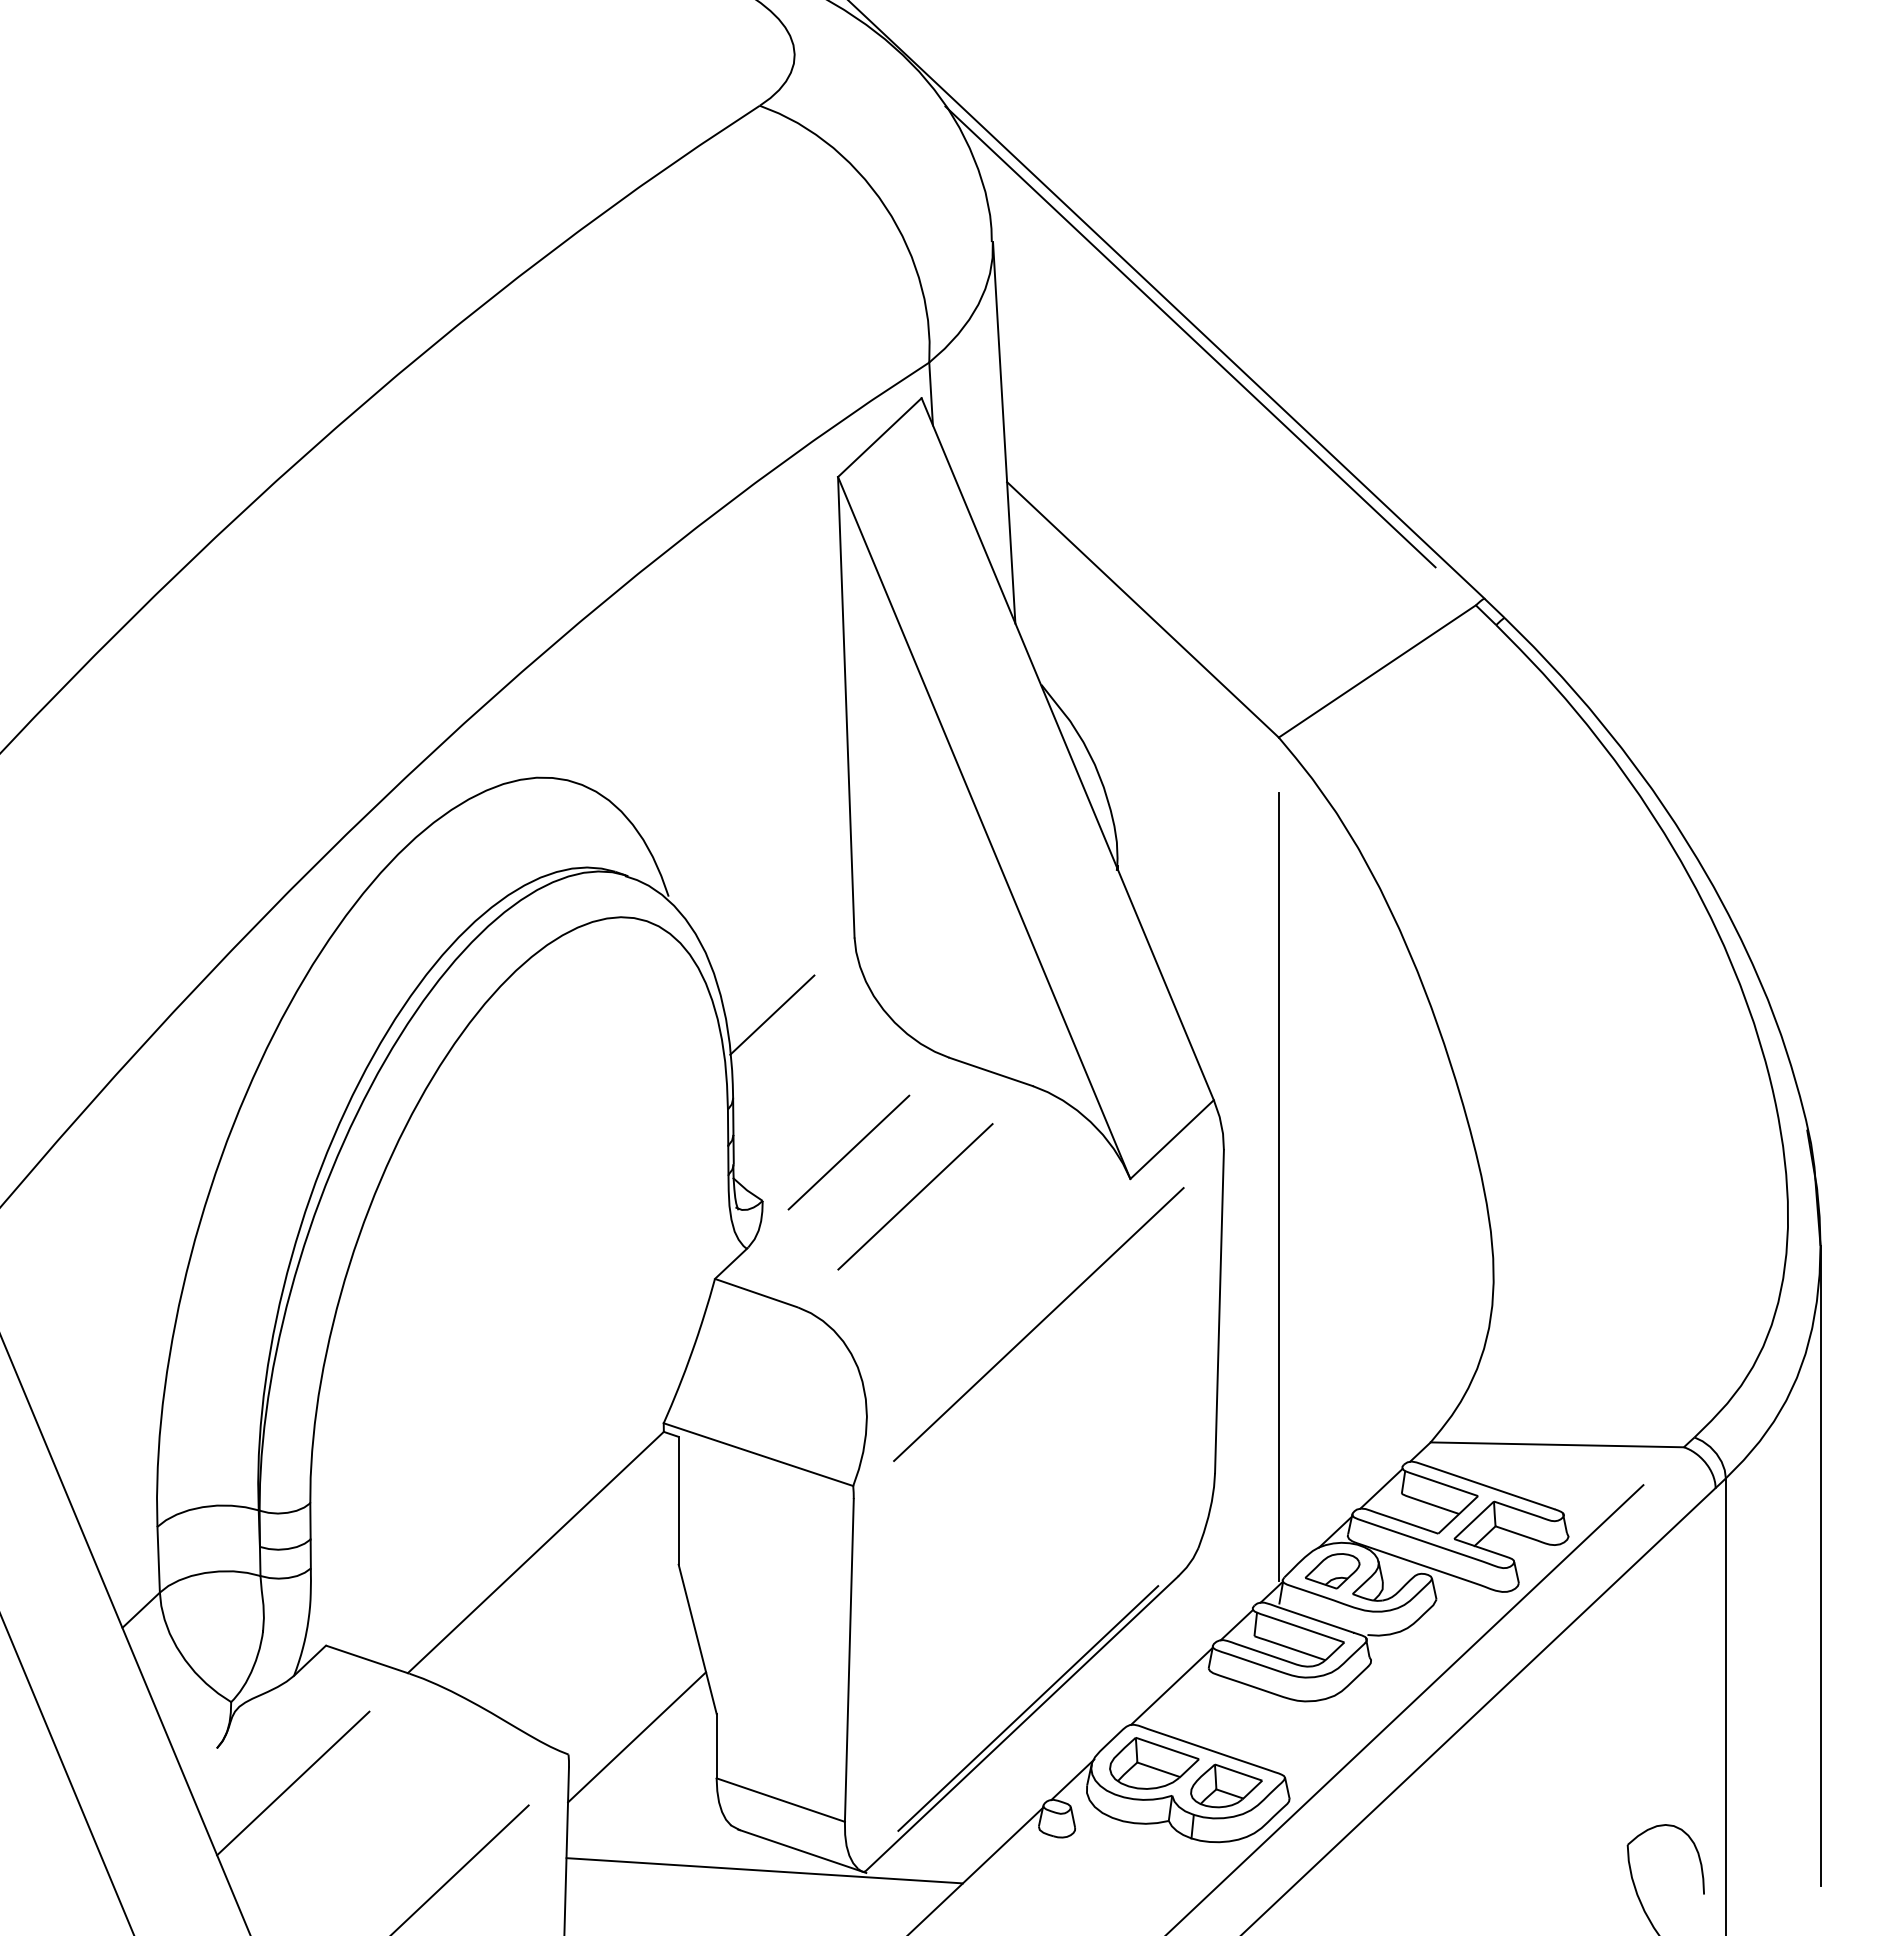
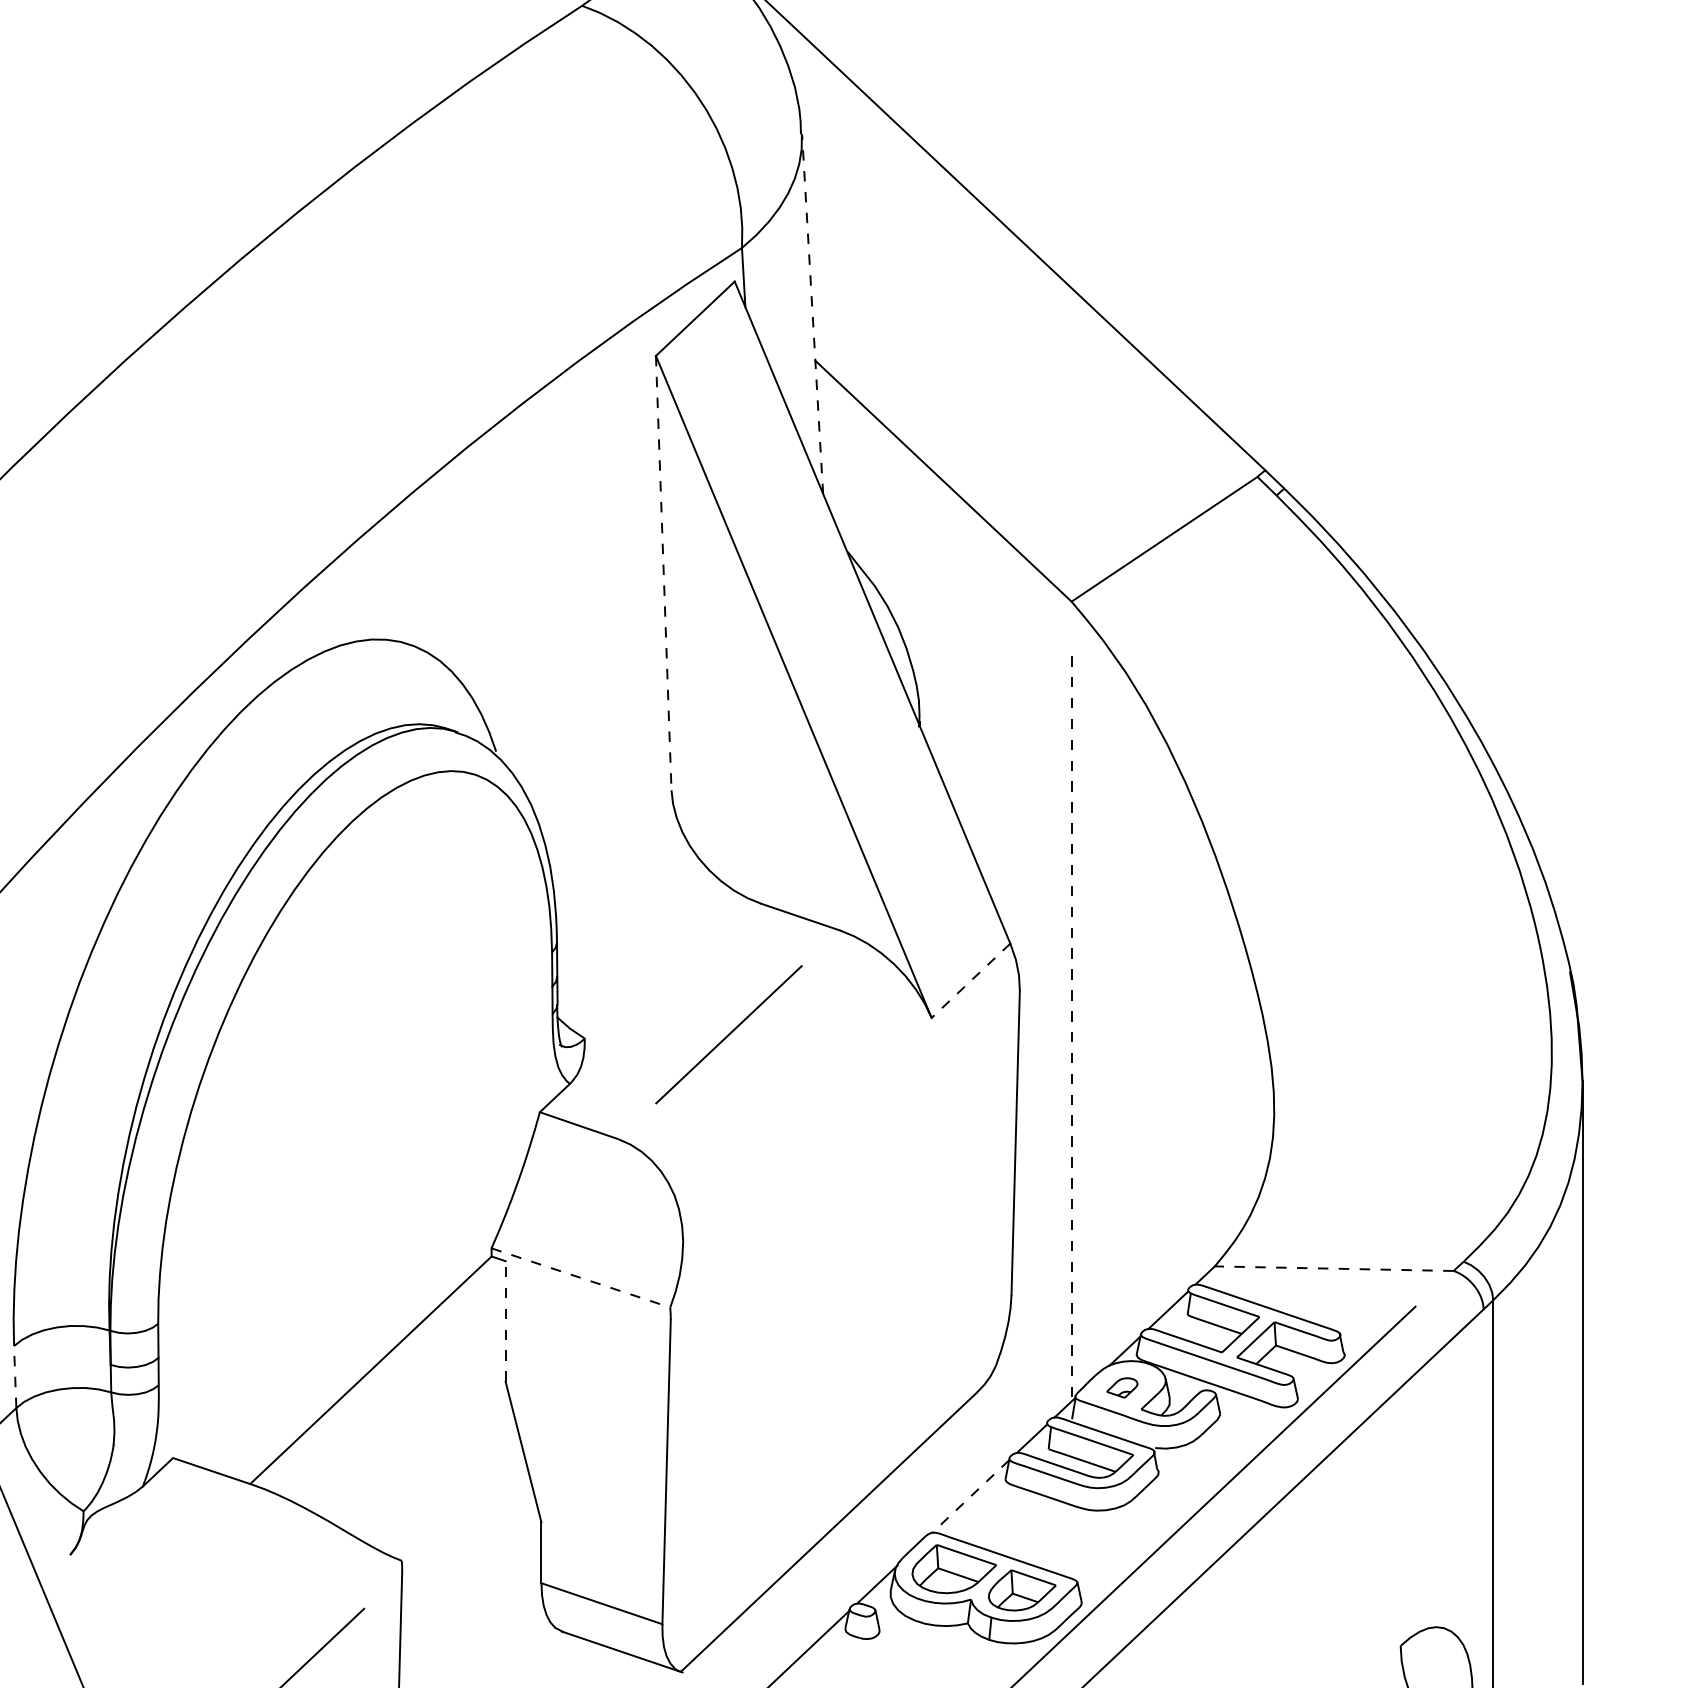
line: (1190, 336) -> (988, 223), removed
line: (1004, 432) -> (812, 313), solid -> dashed
line: (846, 707) -> (663, 573), solid -> dashed
line: (772, 1014) -> (594, 862), removed
line: (1171, 1139) -> (970, 980), solid -> dashed
line: (848, 1152) -> (665, 992), removed
line: (1278, 1186) -> (1071, 1025), solid -> dashed
line: (1038, 1324) -> (844, 1155), removed
line: (1557, 1444) -> (1334, 1268), solid -> dashed
line: (758, 1454) -> (580, 1277), solid -> dashed
line: (678, 1500) -> (505, 1321), solid -> dashed
line: (158, 1559) -> (15, 1376), solid -> dashed
part: (1332, 1571) -> (1122, 1388), size x0.6
line: (1171, 1686) -> (970, 1496), solid -> dashed
line: (1028, 1708) -> (835, 1517), removed
line: (637, 1737) -> (466, 1544), removed
line: (293, 1783) -> (142, 1588), removed
line: (764, 1870) -> (586, 1670), removed

